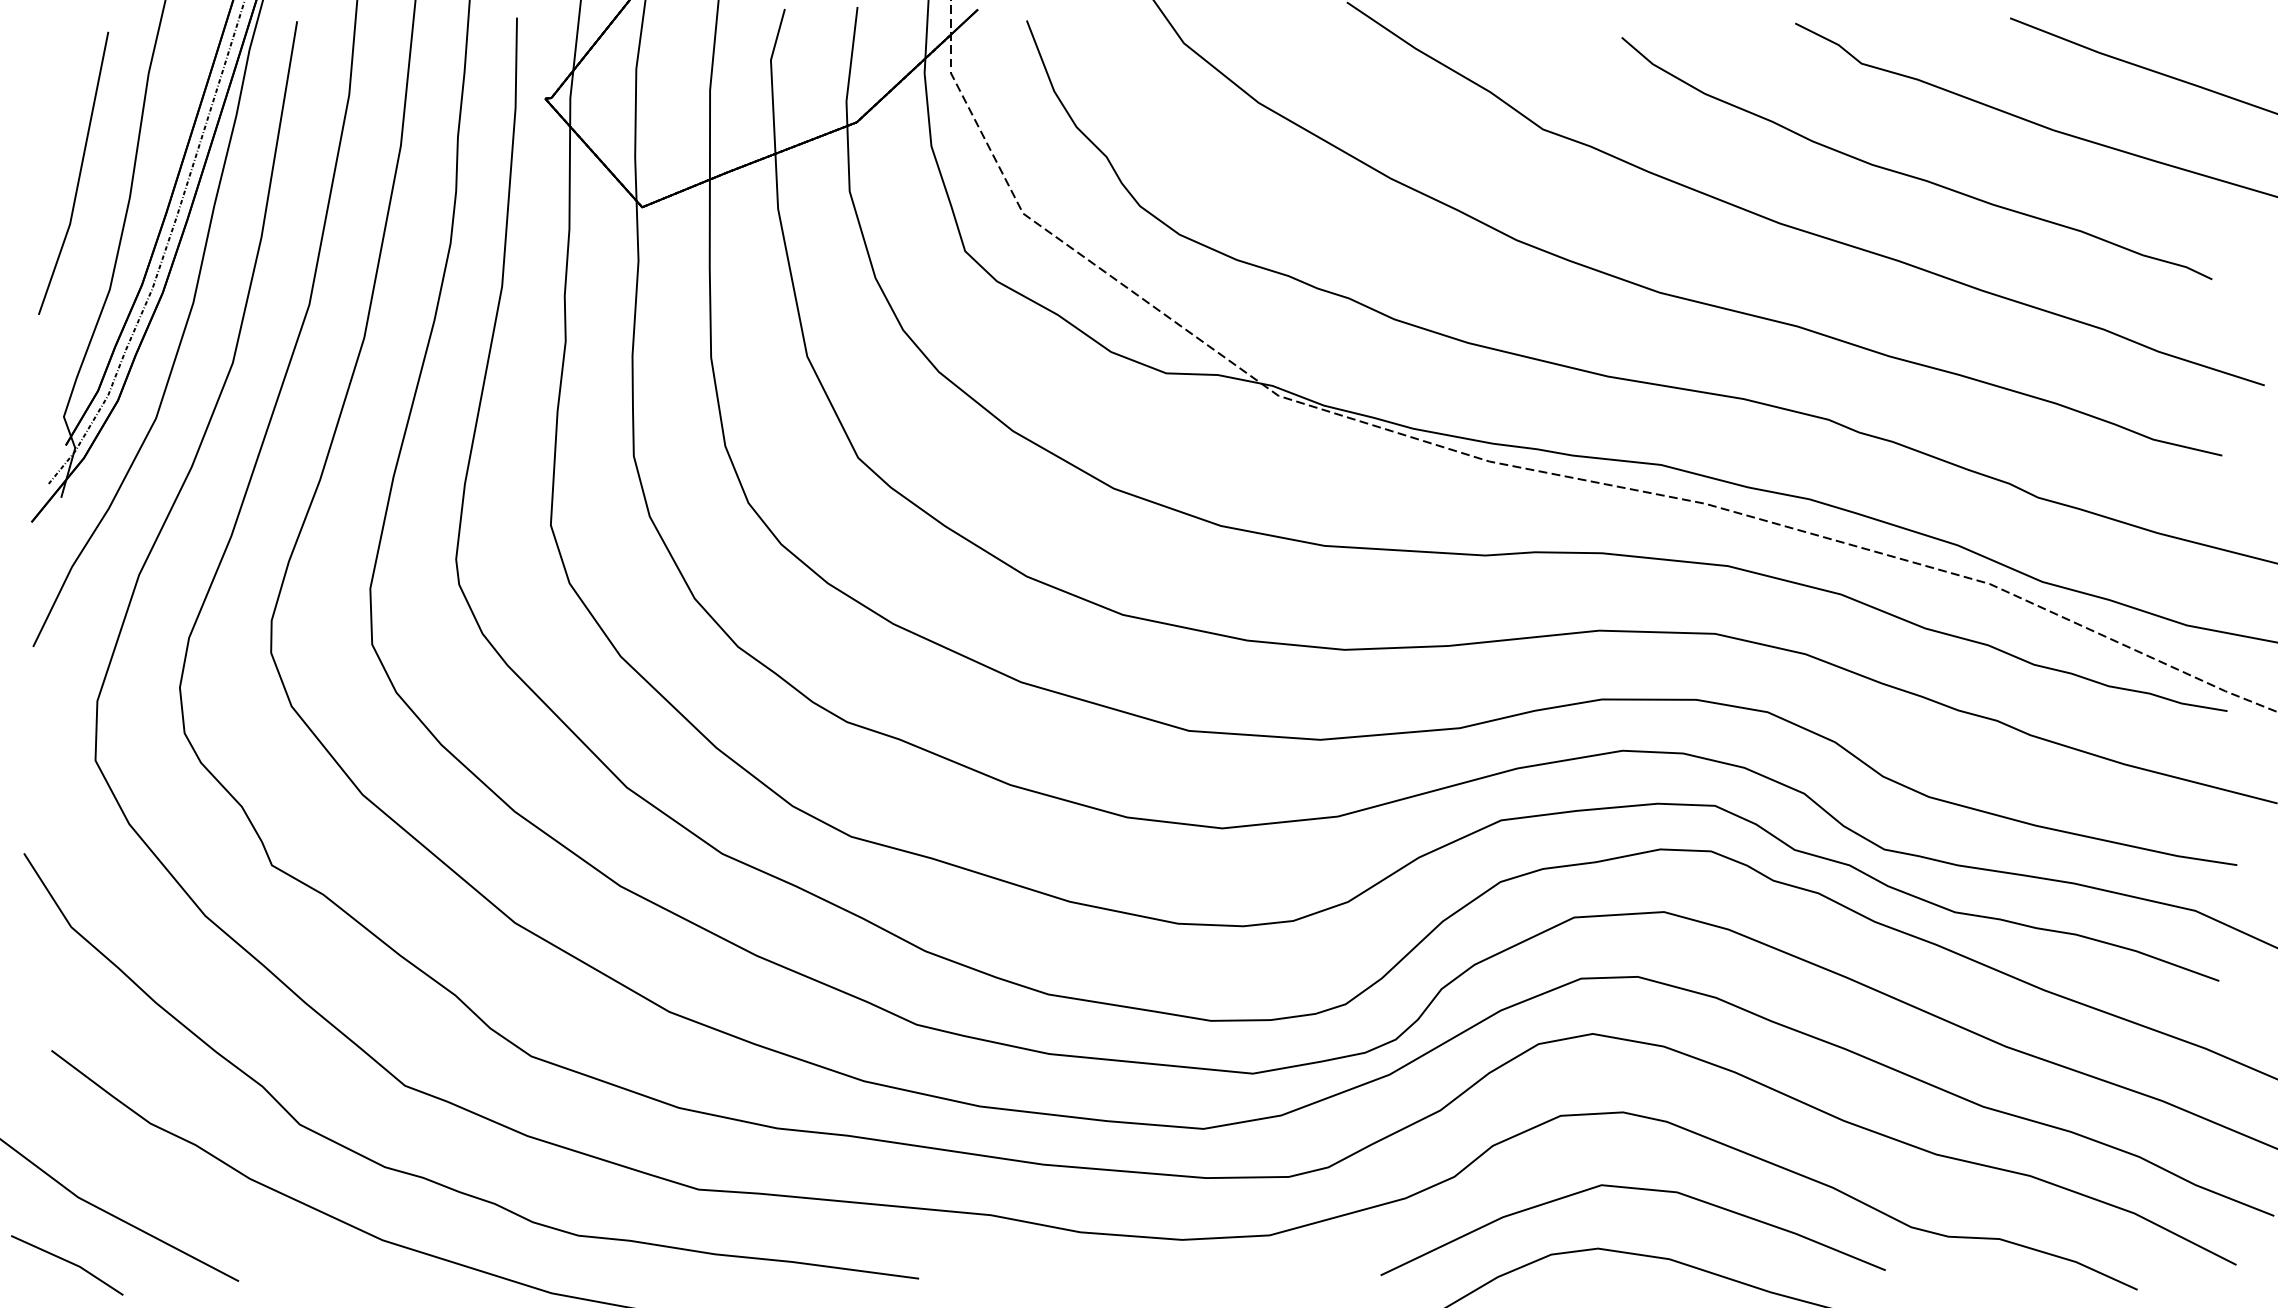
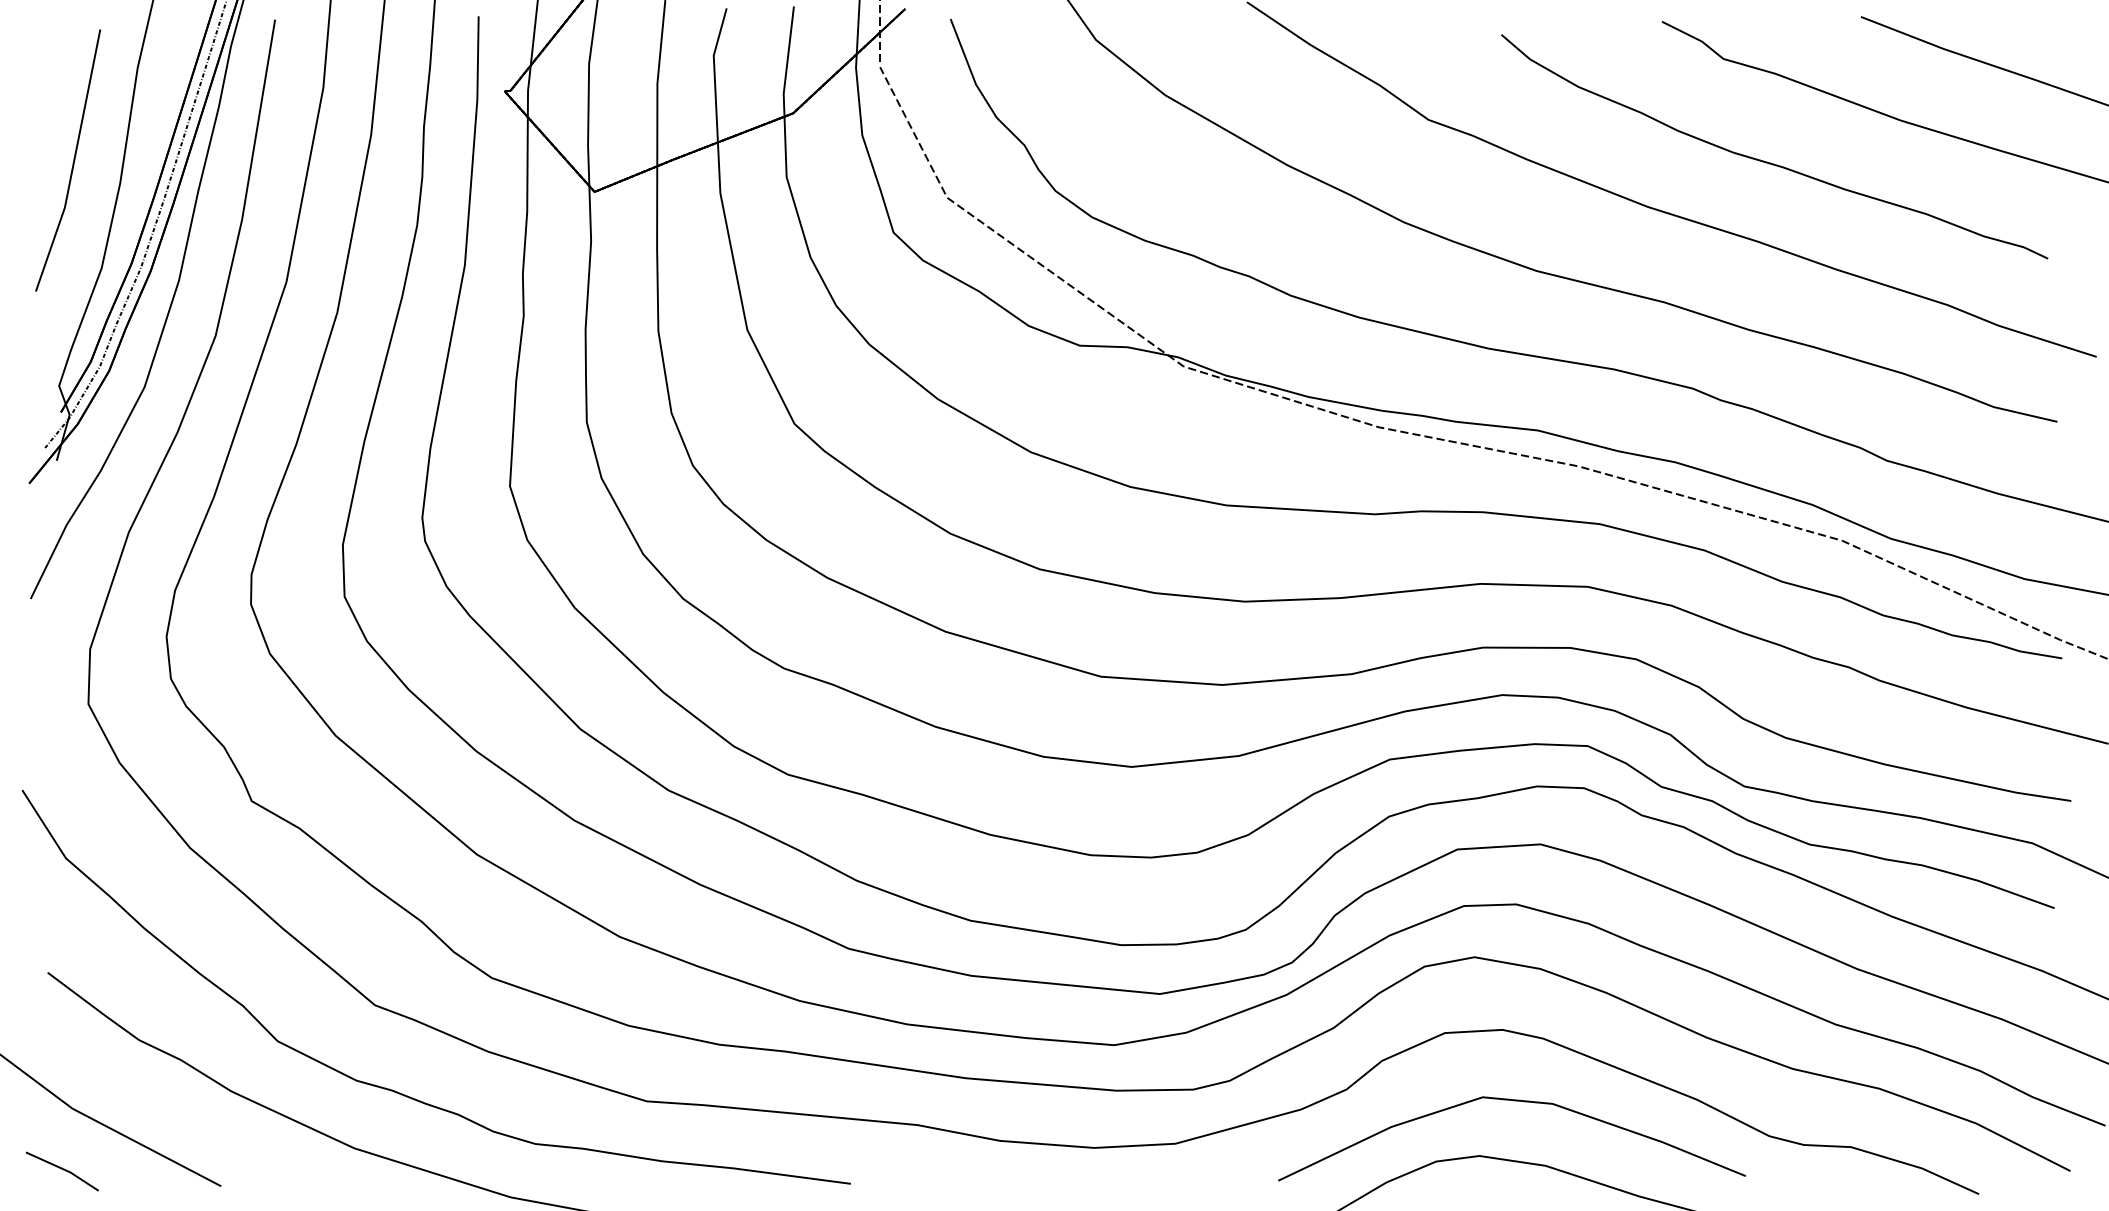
part: (67, 1265) -> (62, 1171), size x0.7

